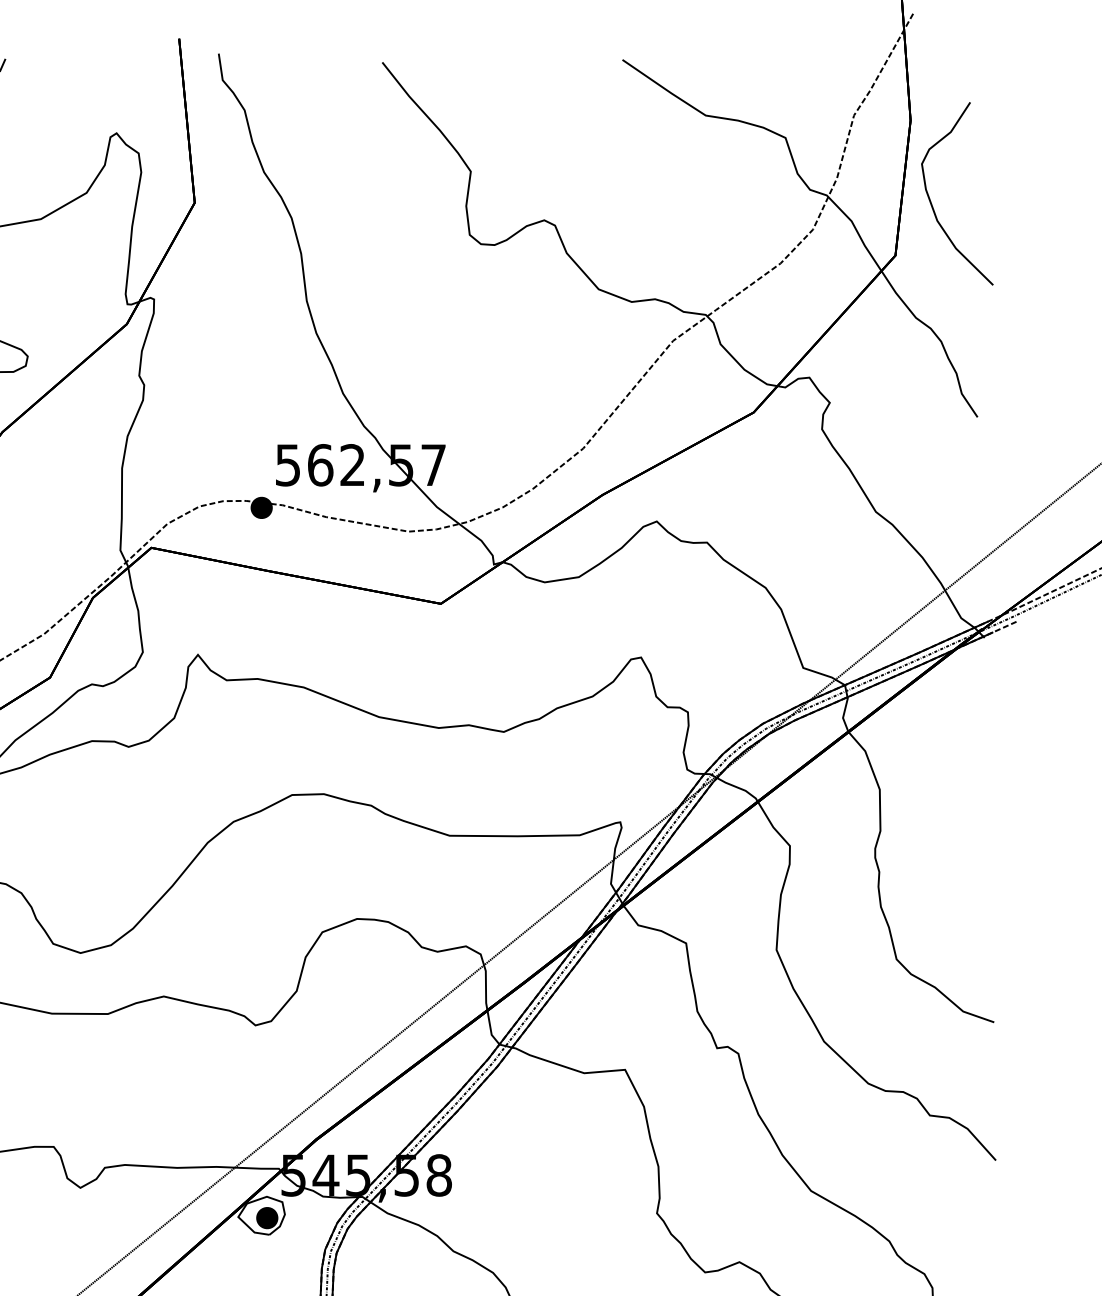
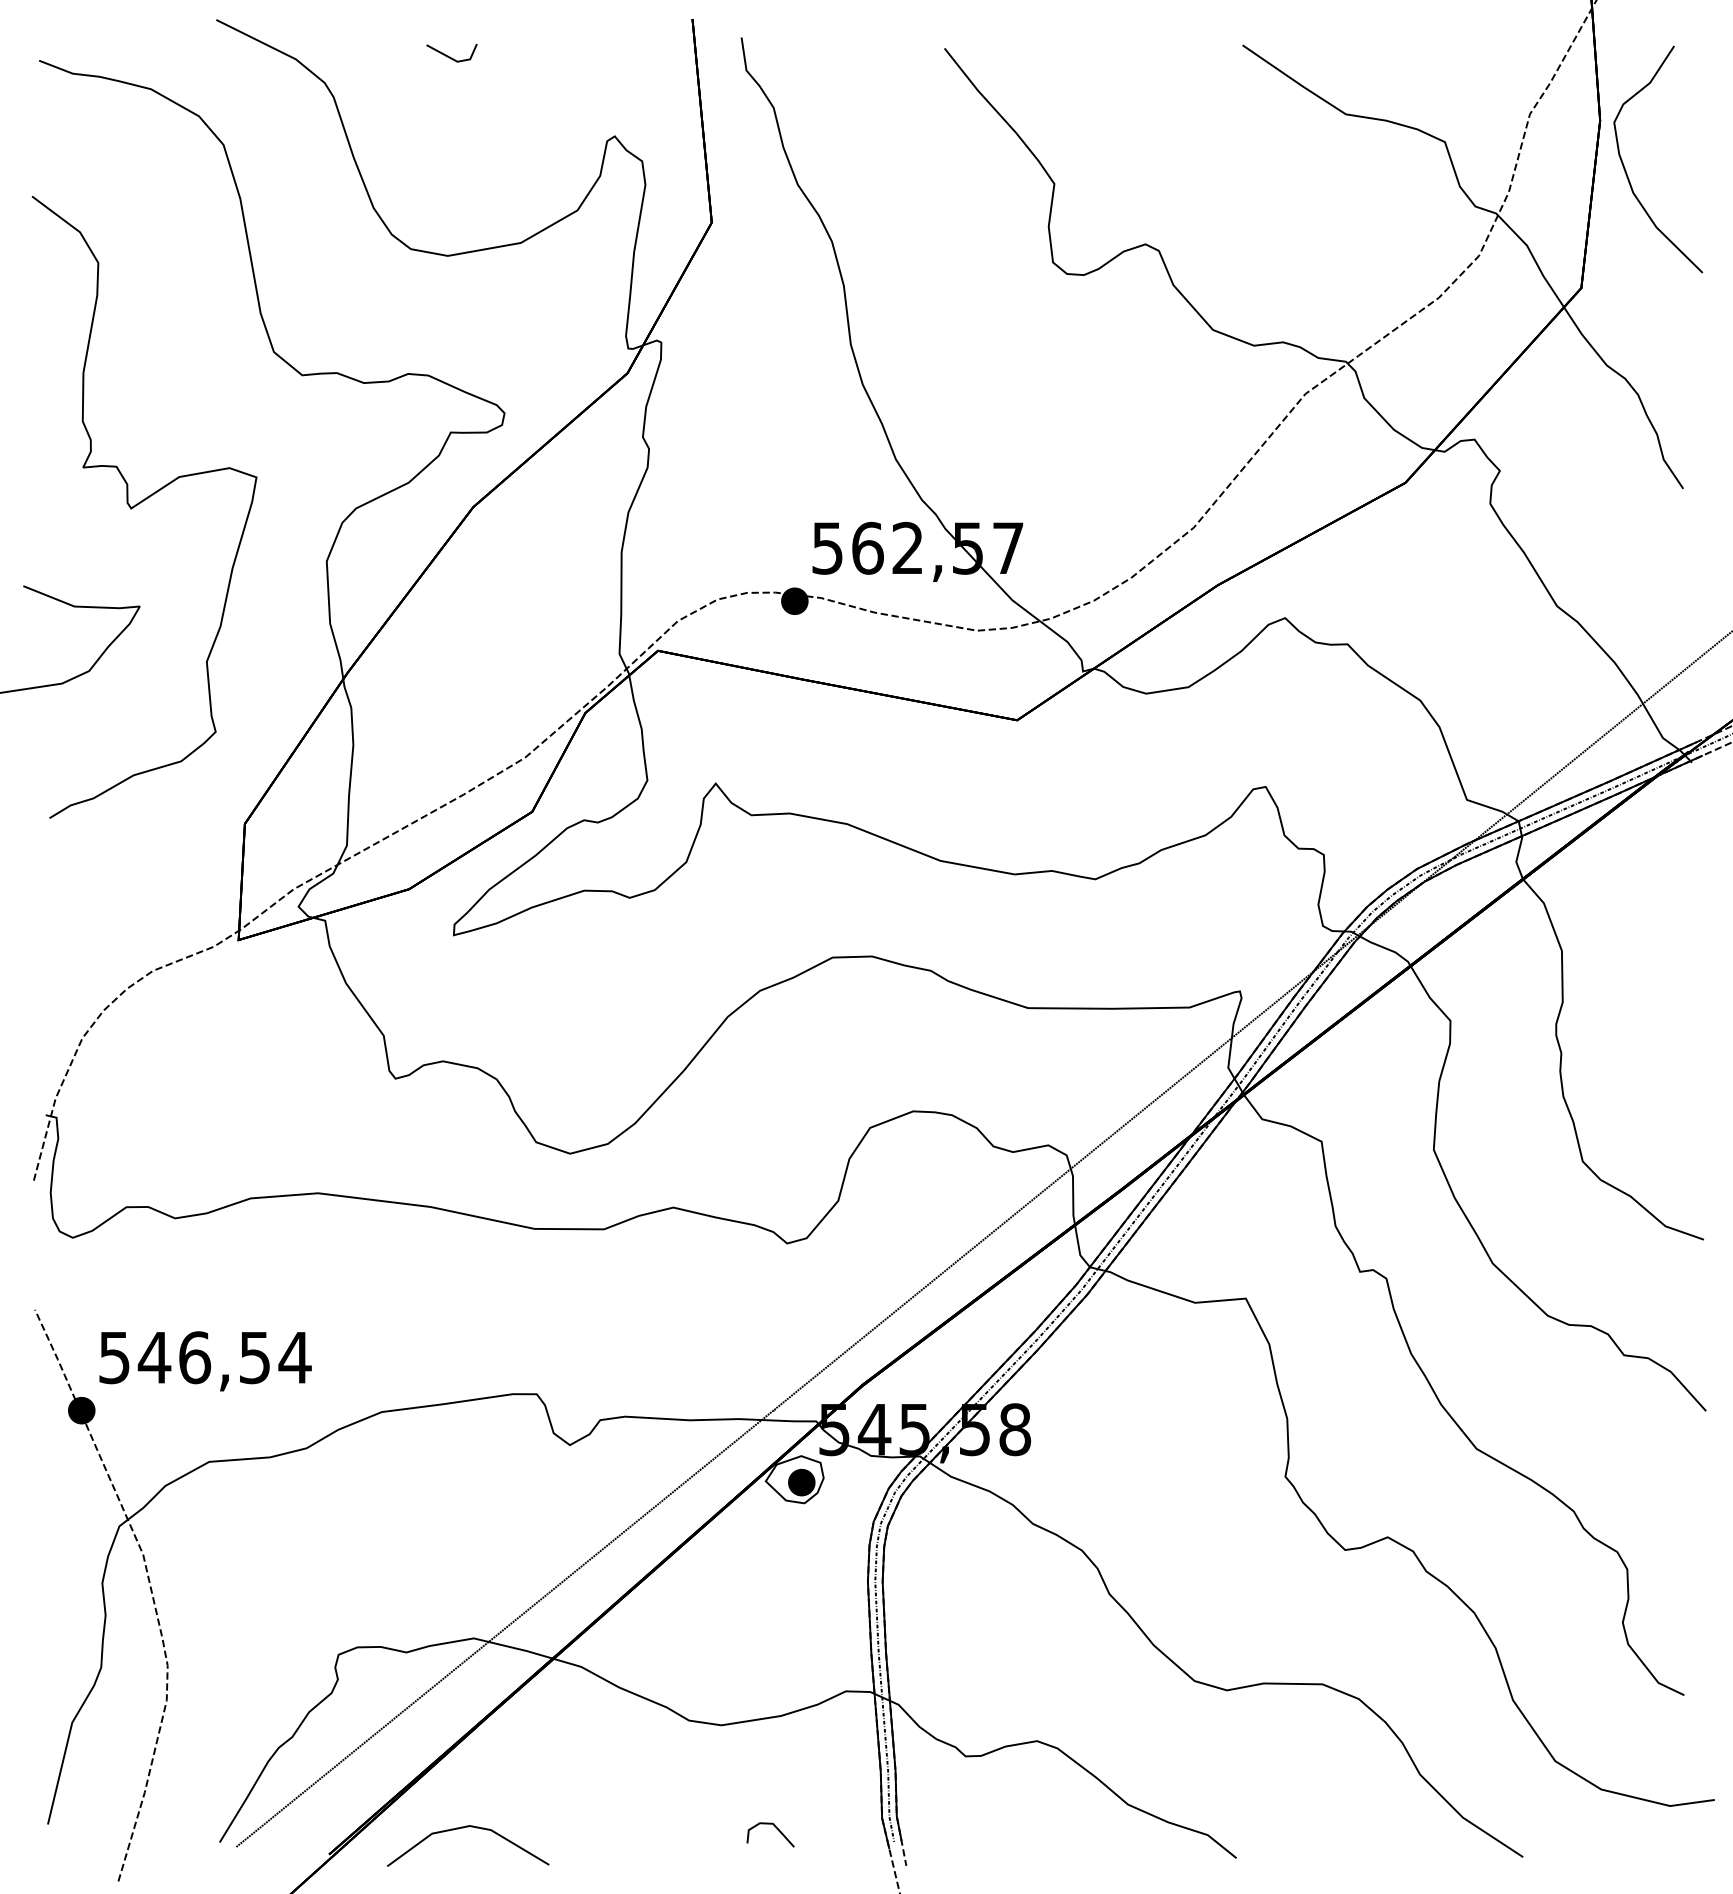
part: (931, 202) -> (1626, 170), moved

